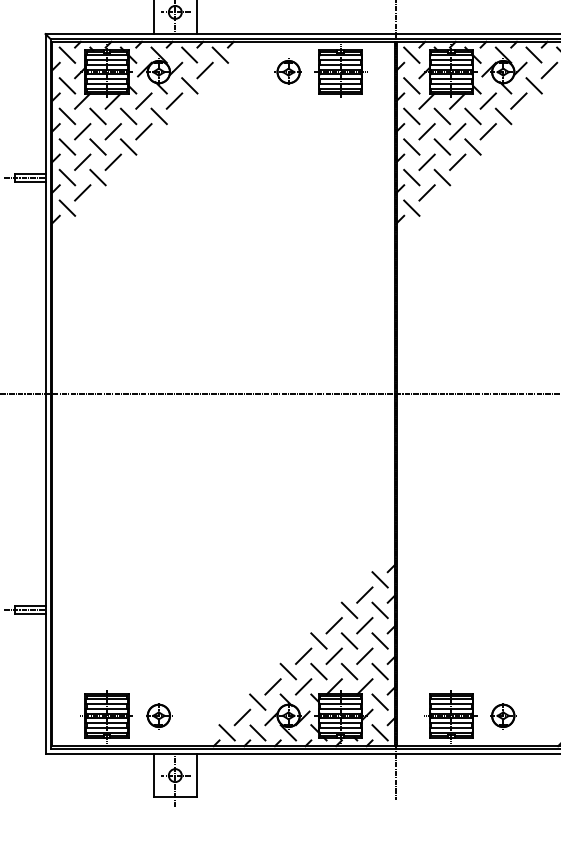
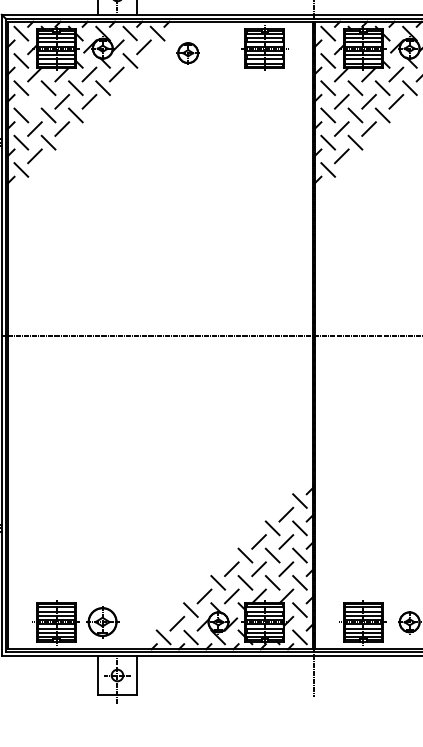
part: (287, 71) -> (187, 52), moved
line: (82, 131) -> (34, 101), removed
part: (159, 716) -> (103, 622), size x1.4

